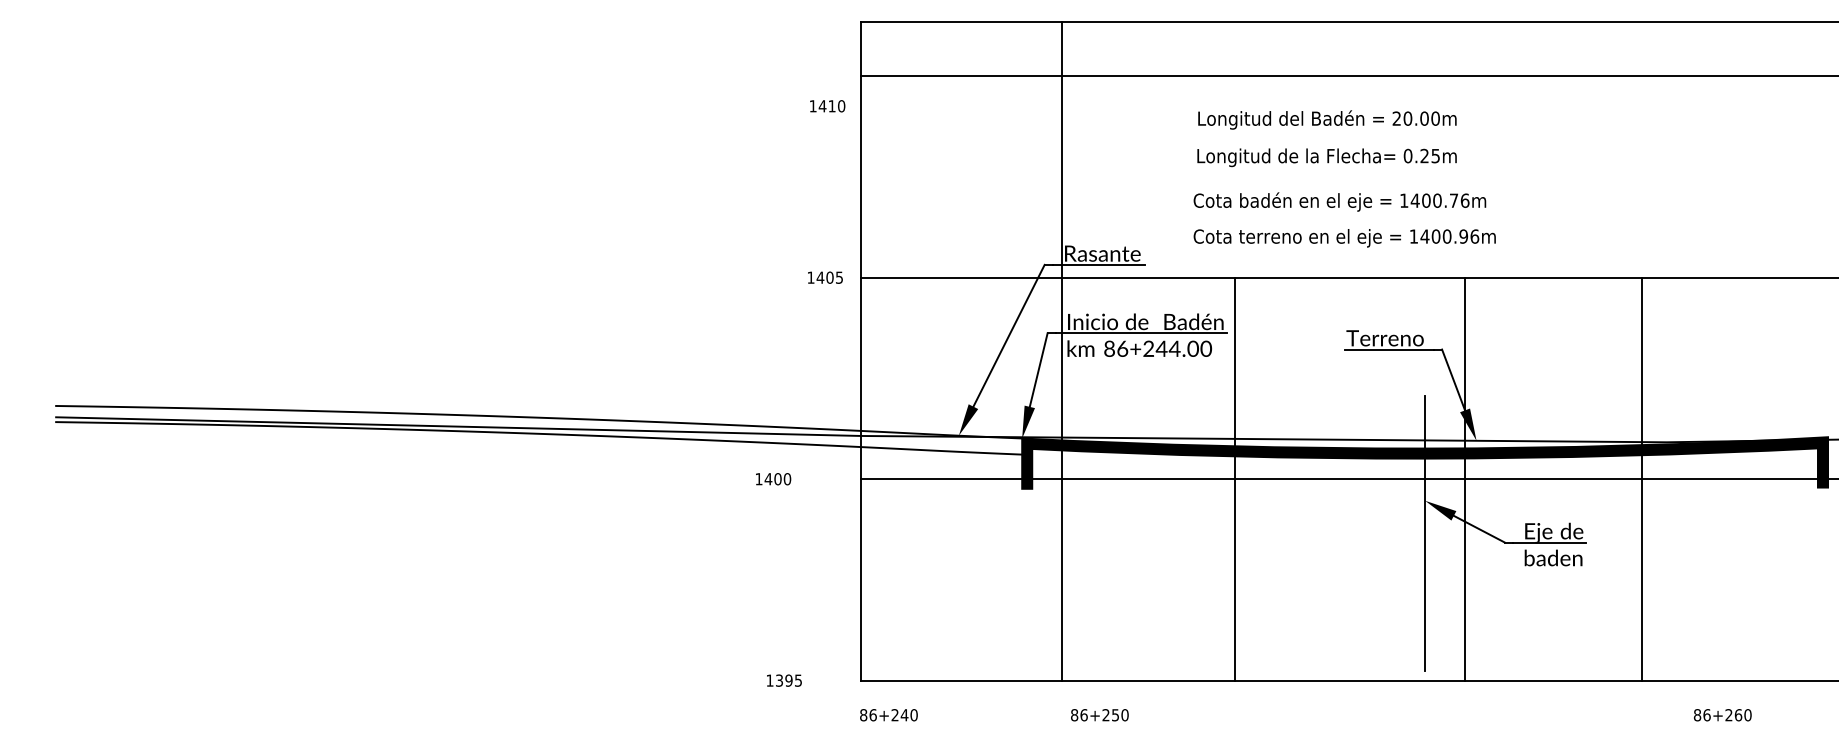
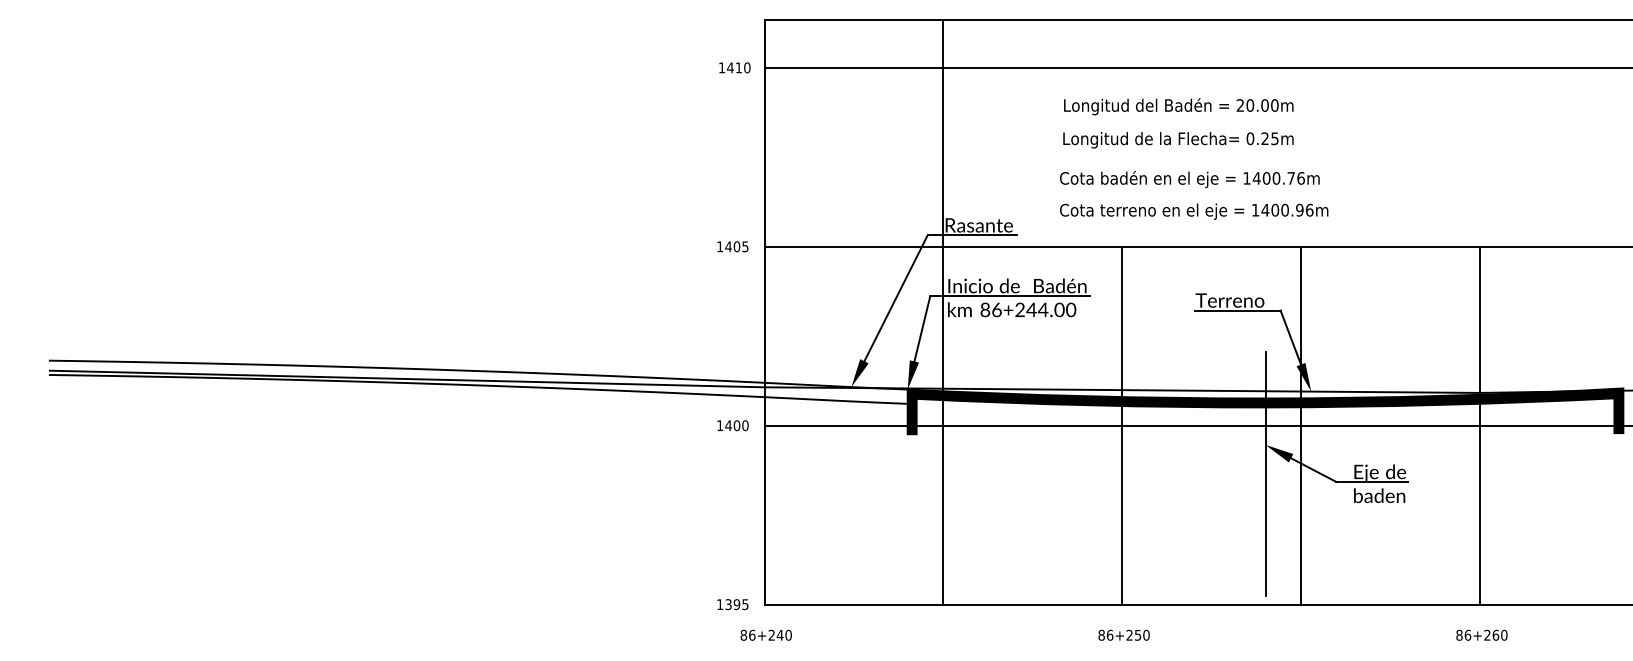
text: (827, 106) -> (734, 68), moved
line: (1234, 478) -> (1122, 425), moved
line: (1641, 478) -> (1479, 425), moved
text: (773, 479) -> (733, 425), moved
text: (784, 680) -> (733, 604), moved
text: (888, 715) -> (765, 635), moved
text: (1099, 715) -> (1123, 635), moved
text: (1722, 715) -> (1481, 635), moved

